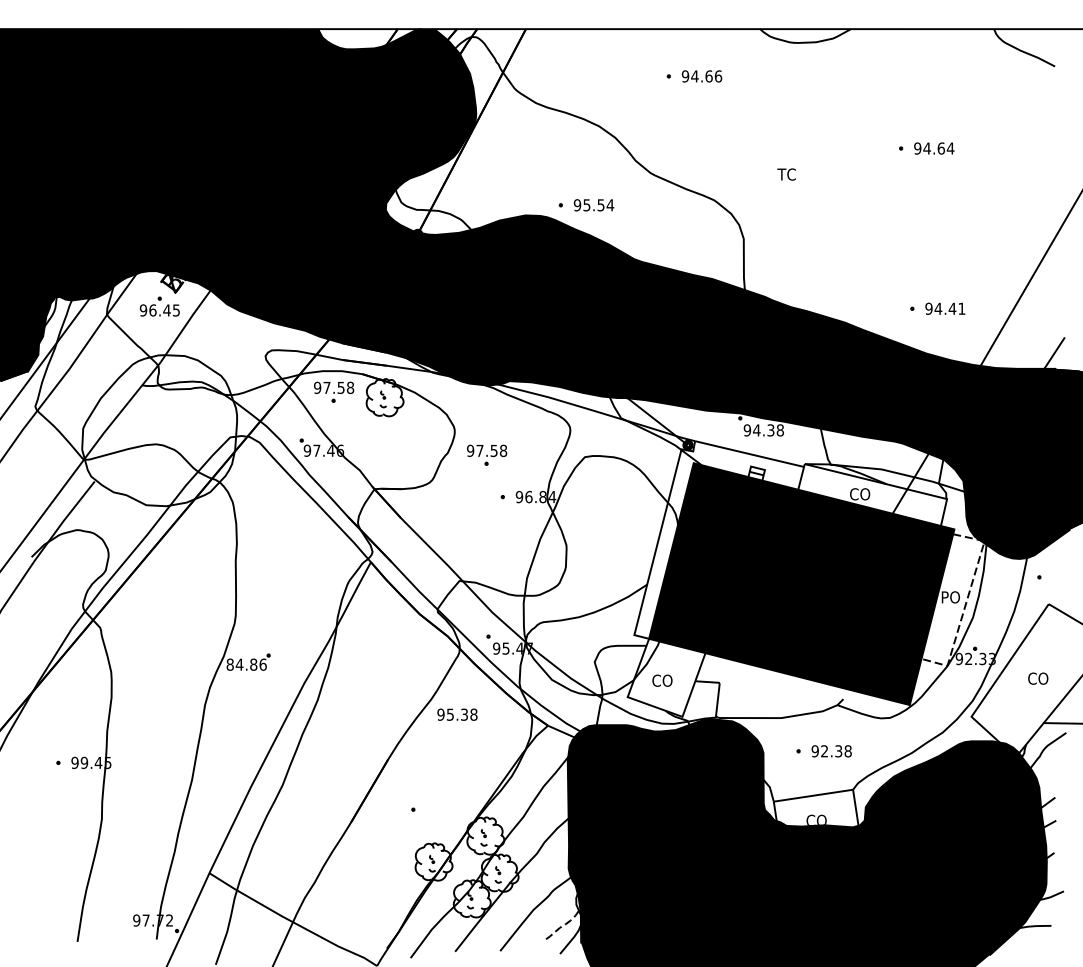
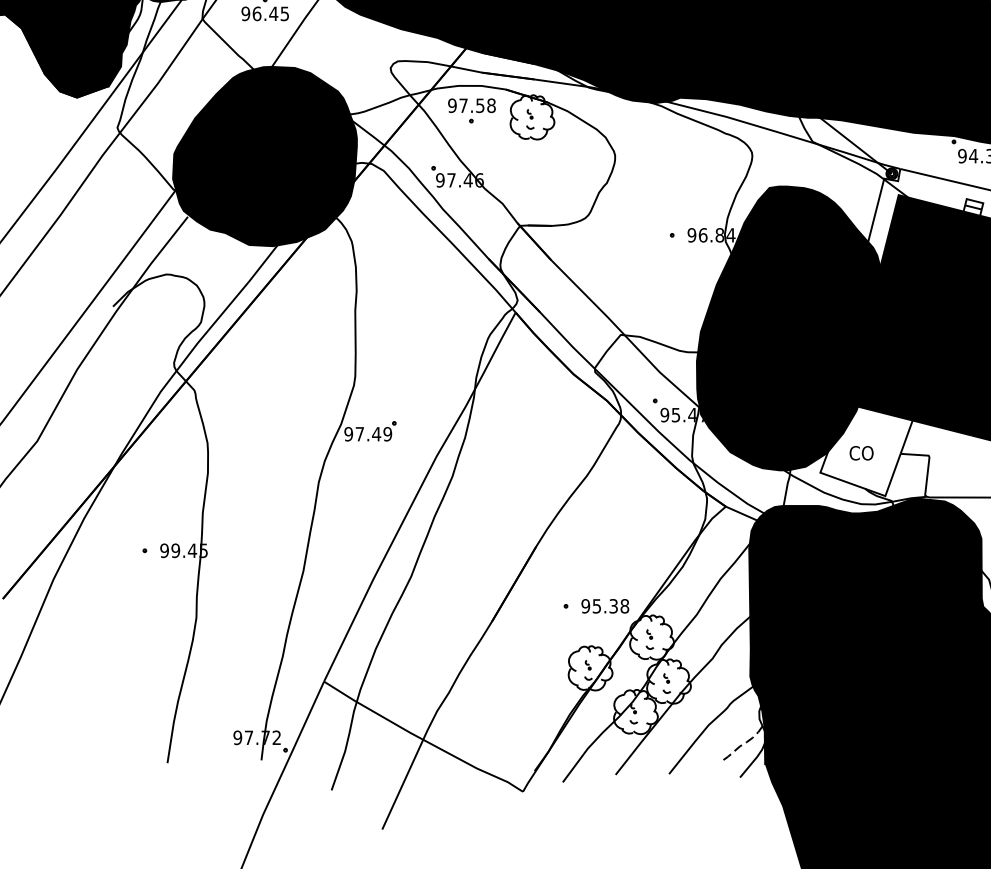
fill: (159, 430) -> (264, 156), added
part: (487, 454) -> (654, 184), removed
fill: (601, 575) -> (789, 328), added
text: (246, 664) -> (368, 433), 84.86 -> 97.49
text: (457, 714) -> (605, 606), moved

